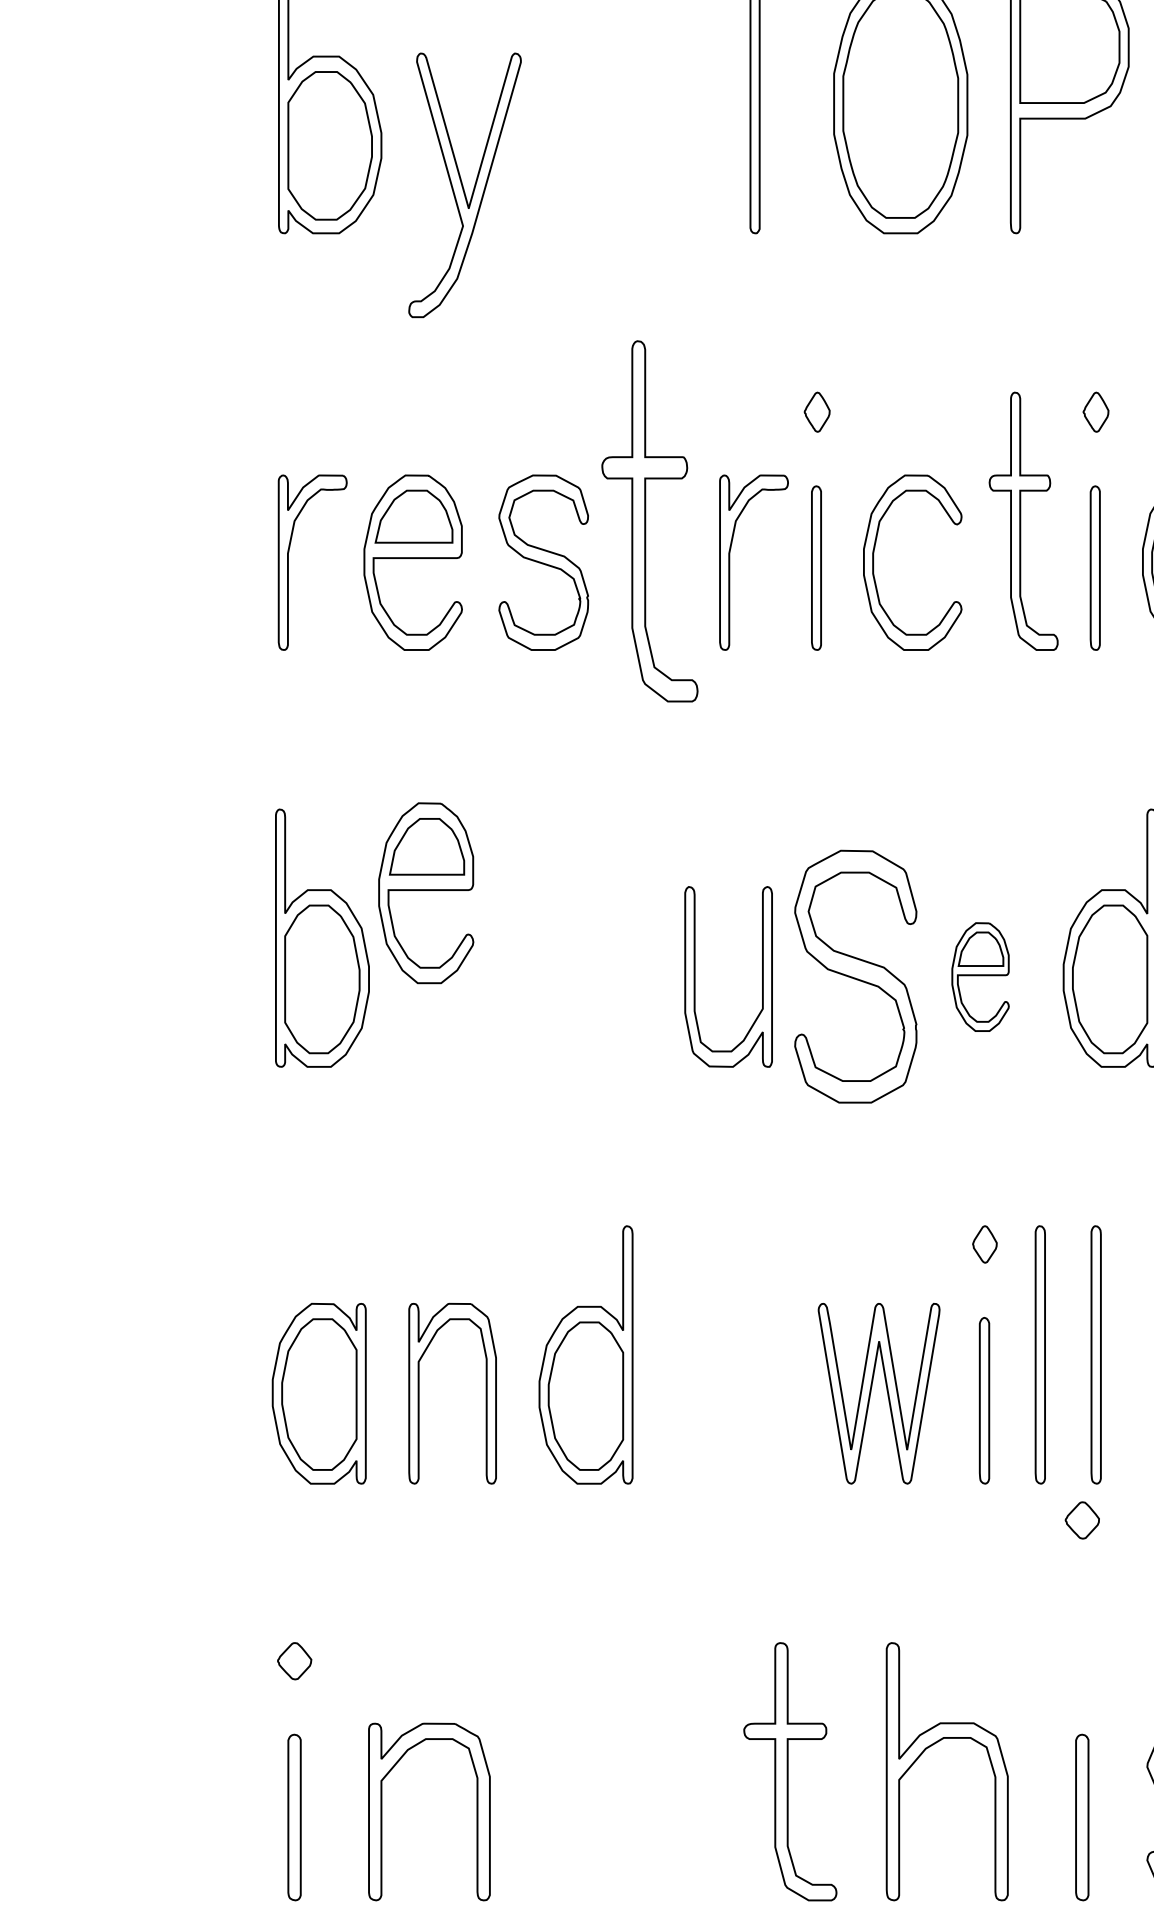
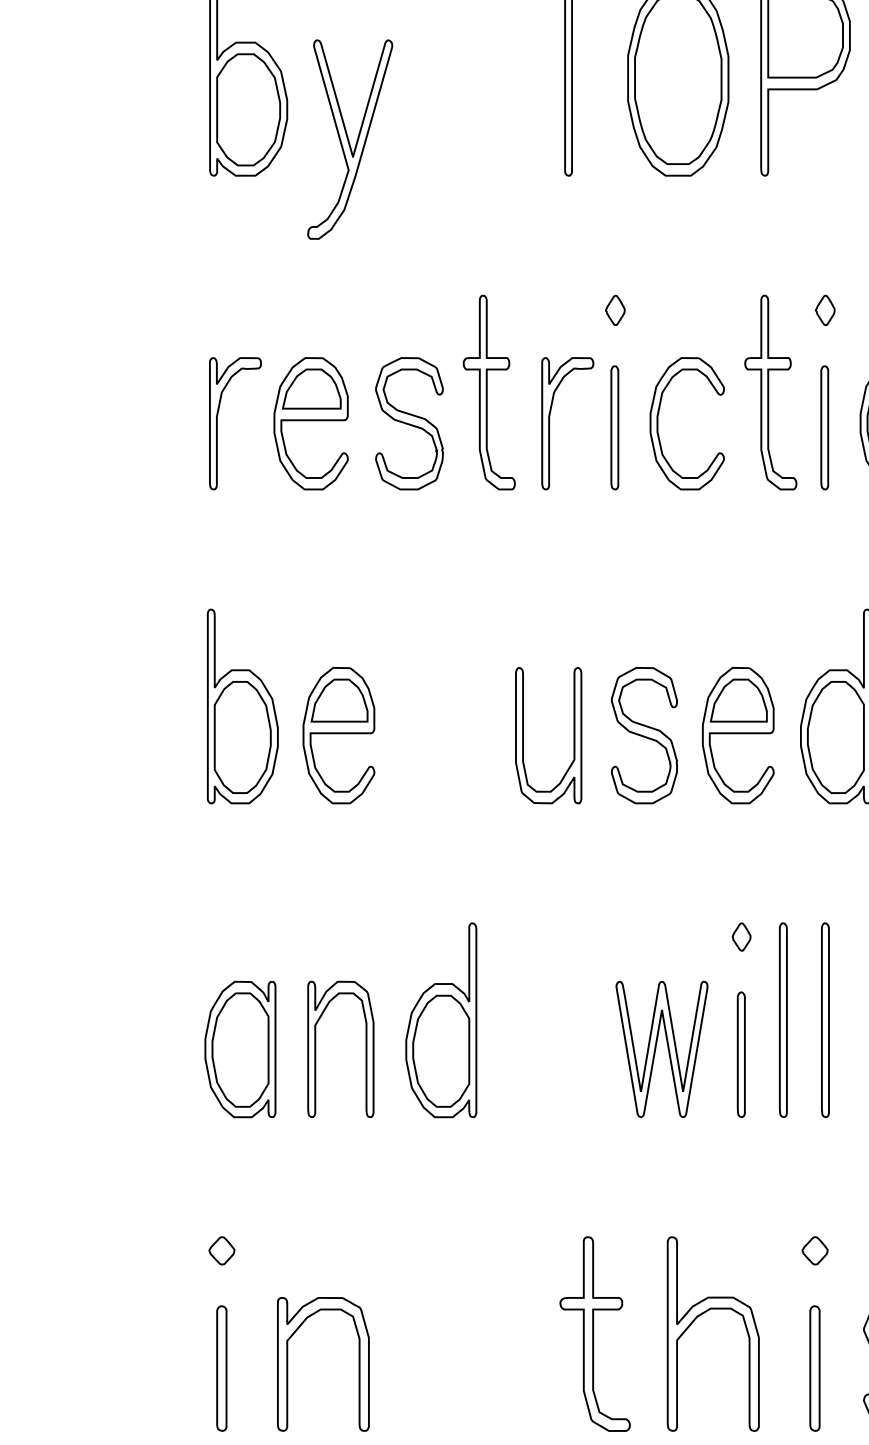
part: (648, 521) -> (488, 392), size x0.71
part: (425, 893) -> (338, 735), moved
part: (855, 976) -> (644, 735), size x0.71
part: (980, 976) -> (738, 735), size x1.67
part: (1081, 1519) -> (814, 1250), moved

